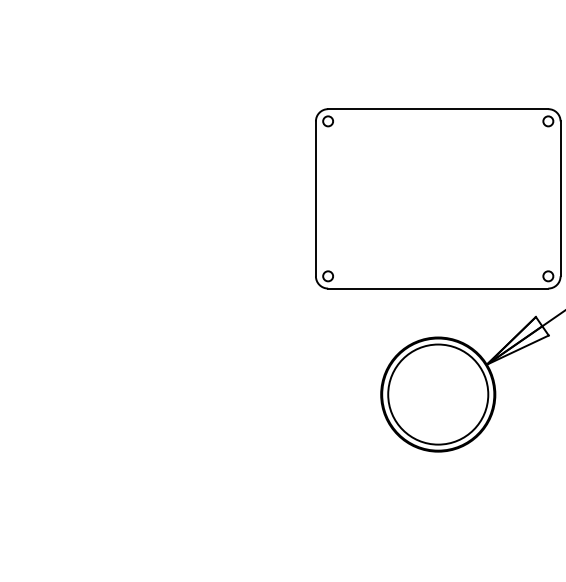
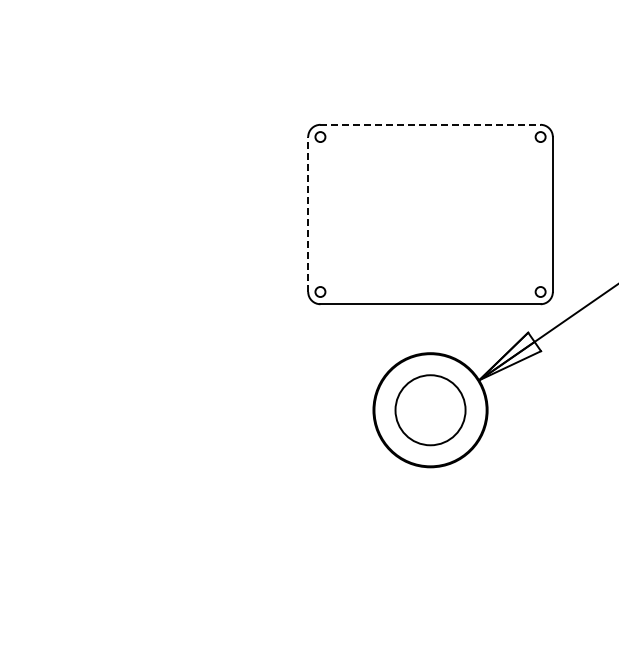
line: (439, 108) -> (431, 124), solid -> dashed
line: (316, 198) -> (308, 214), solid -> dashed
circle: (438, 394) -> (430, 410), size x0.7

